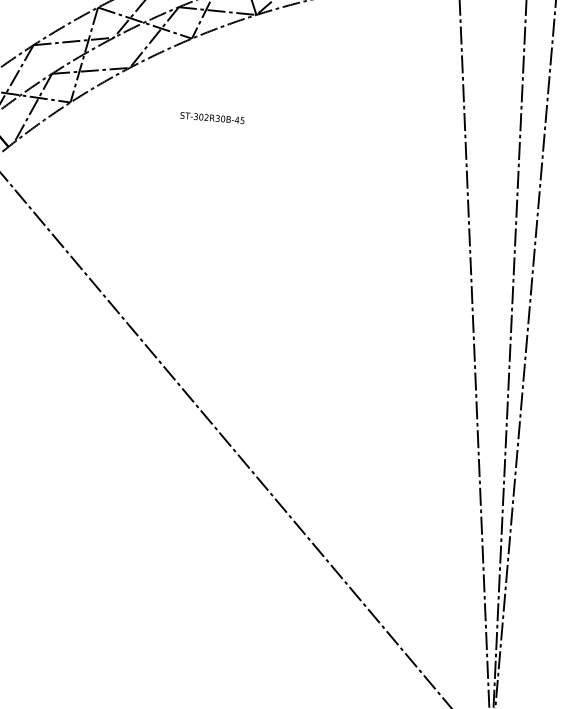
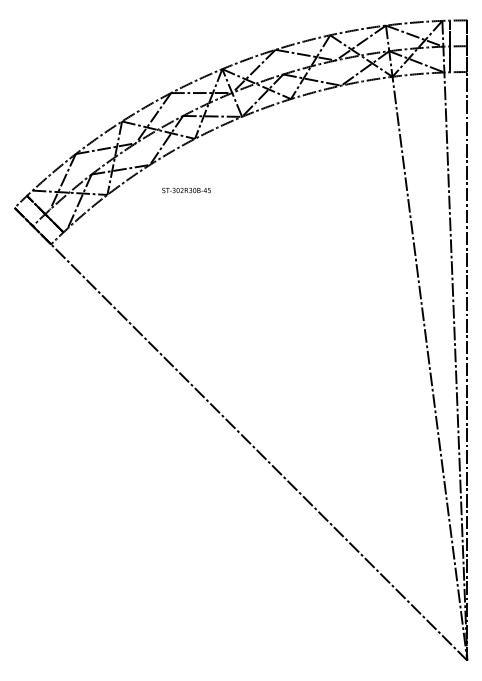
text: (212, 118) -> (186, 190), moved

